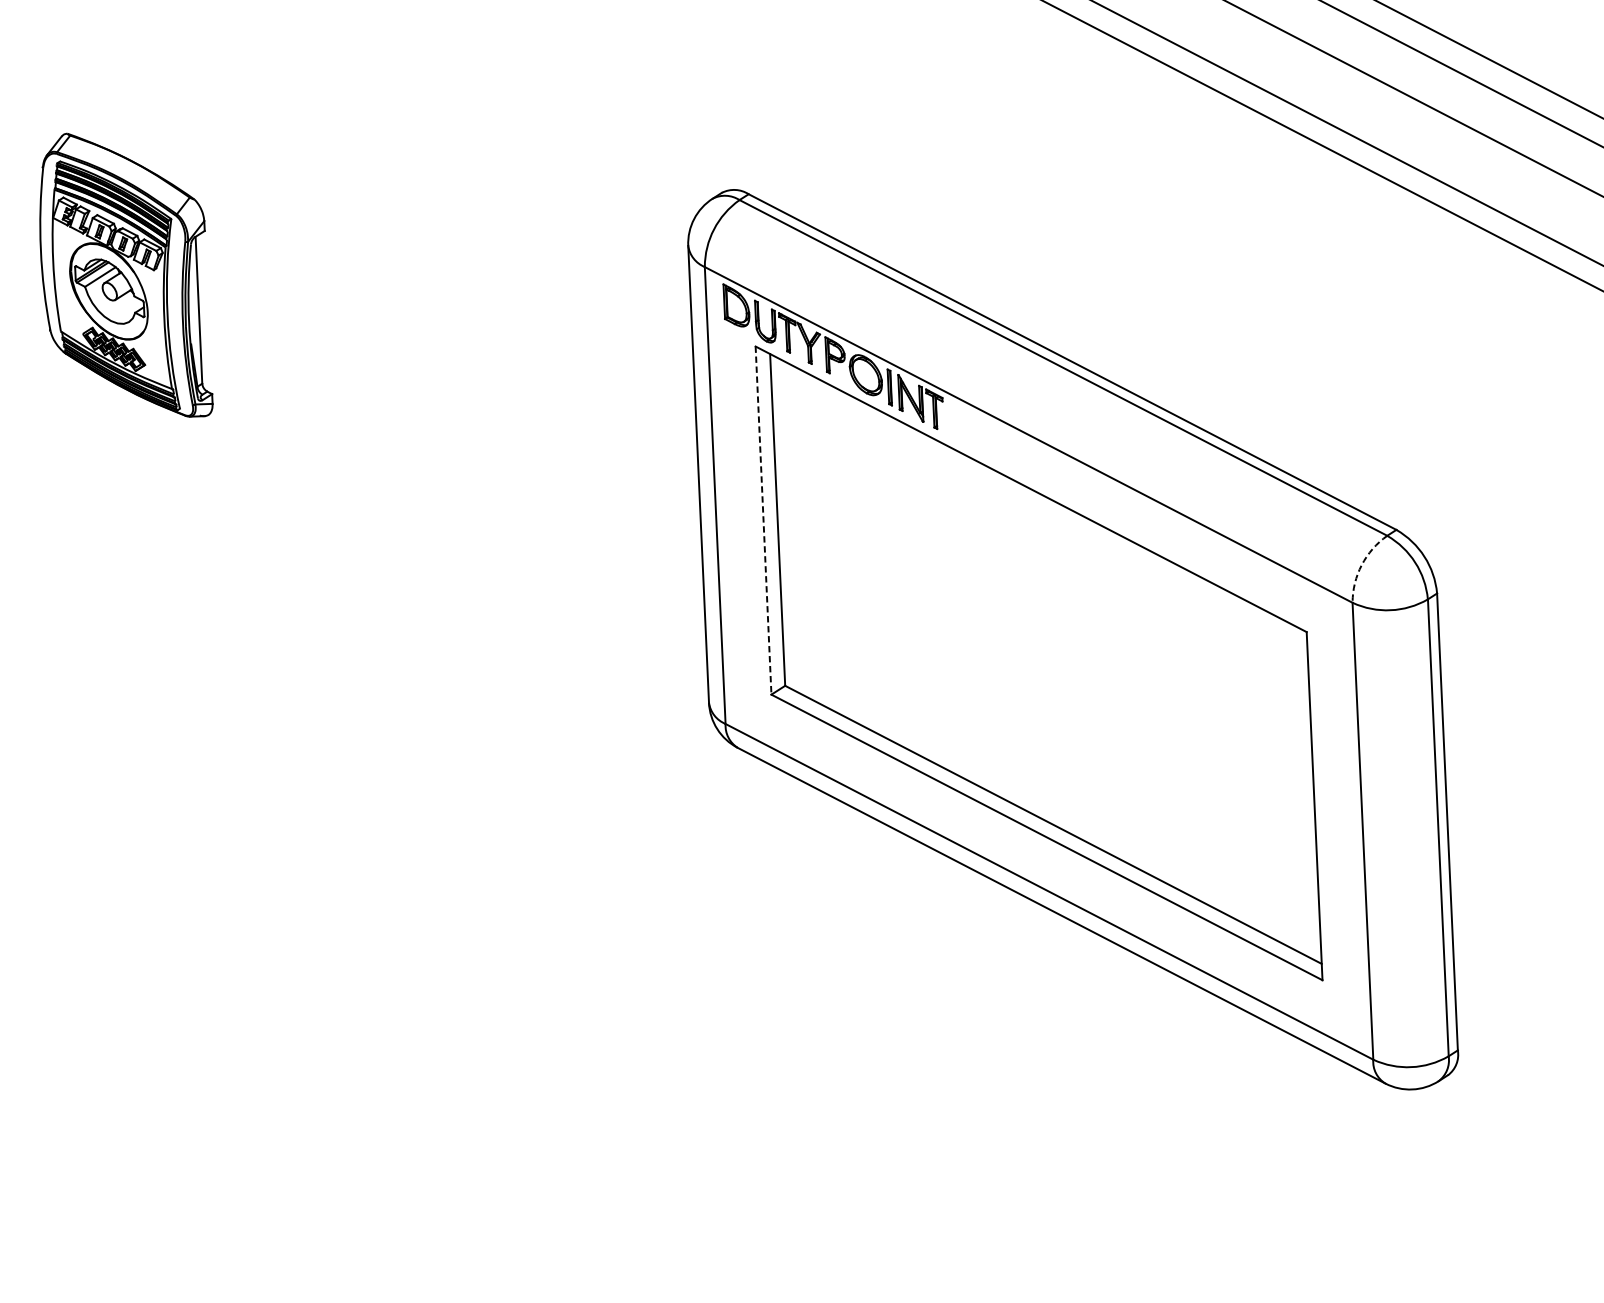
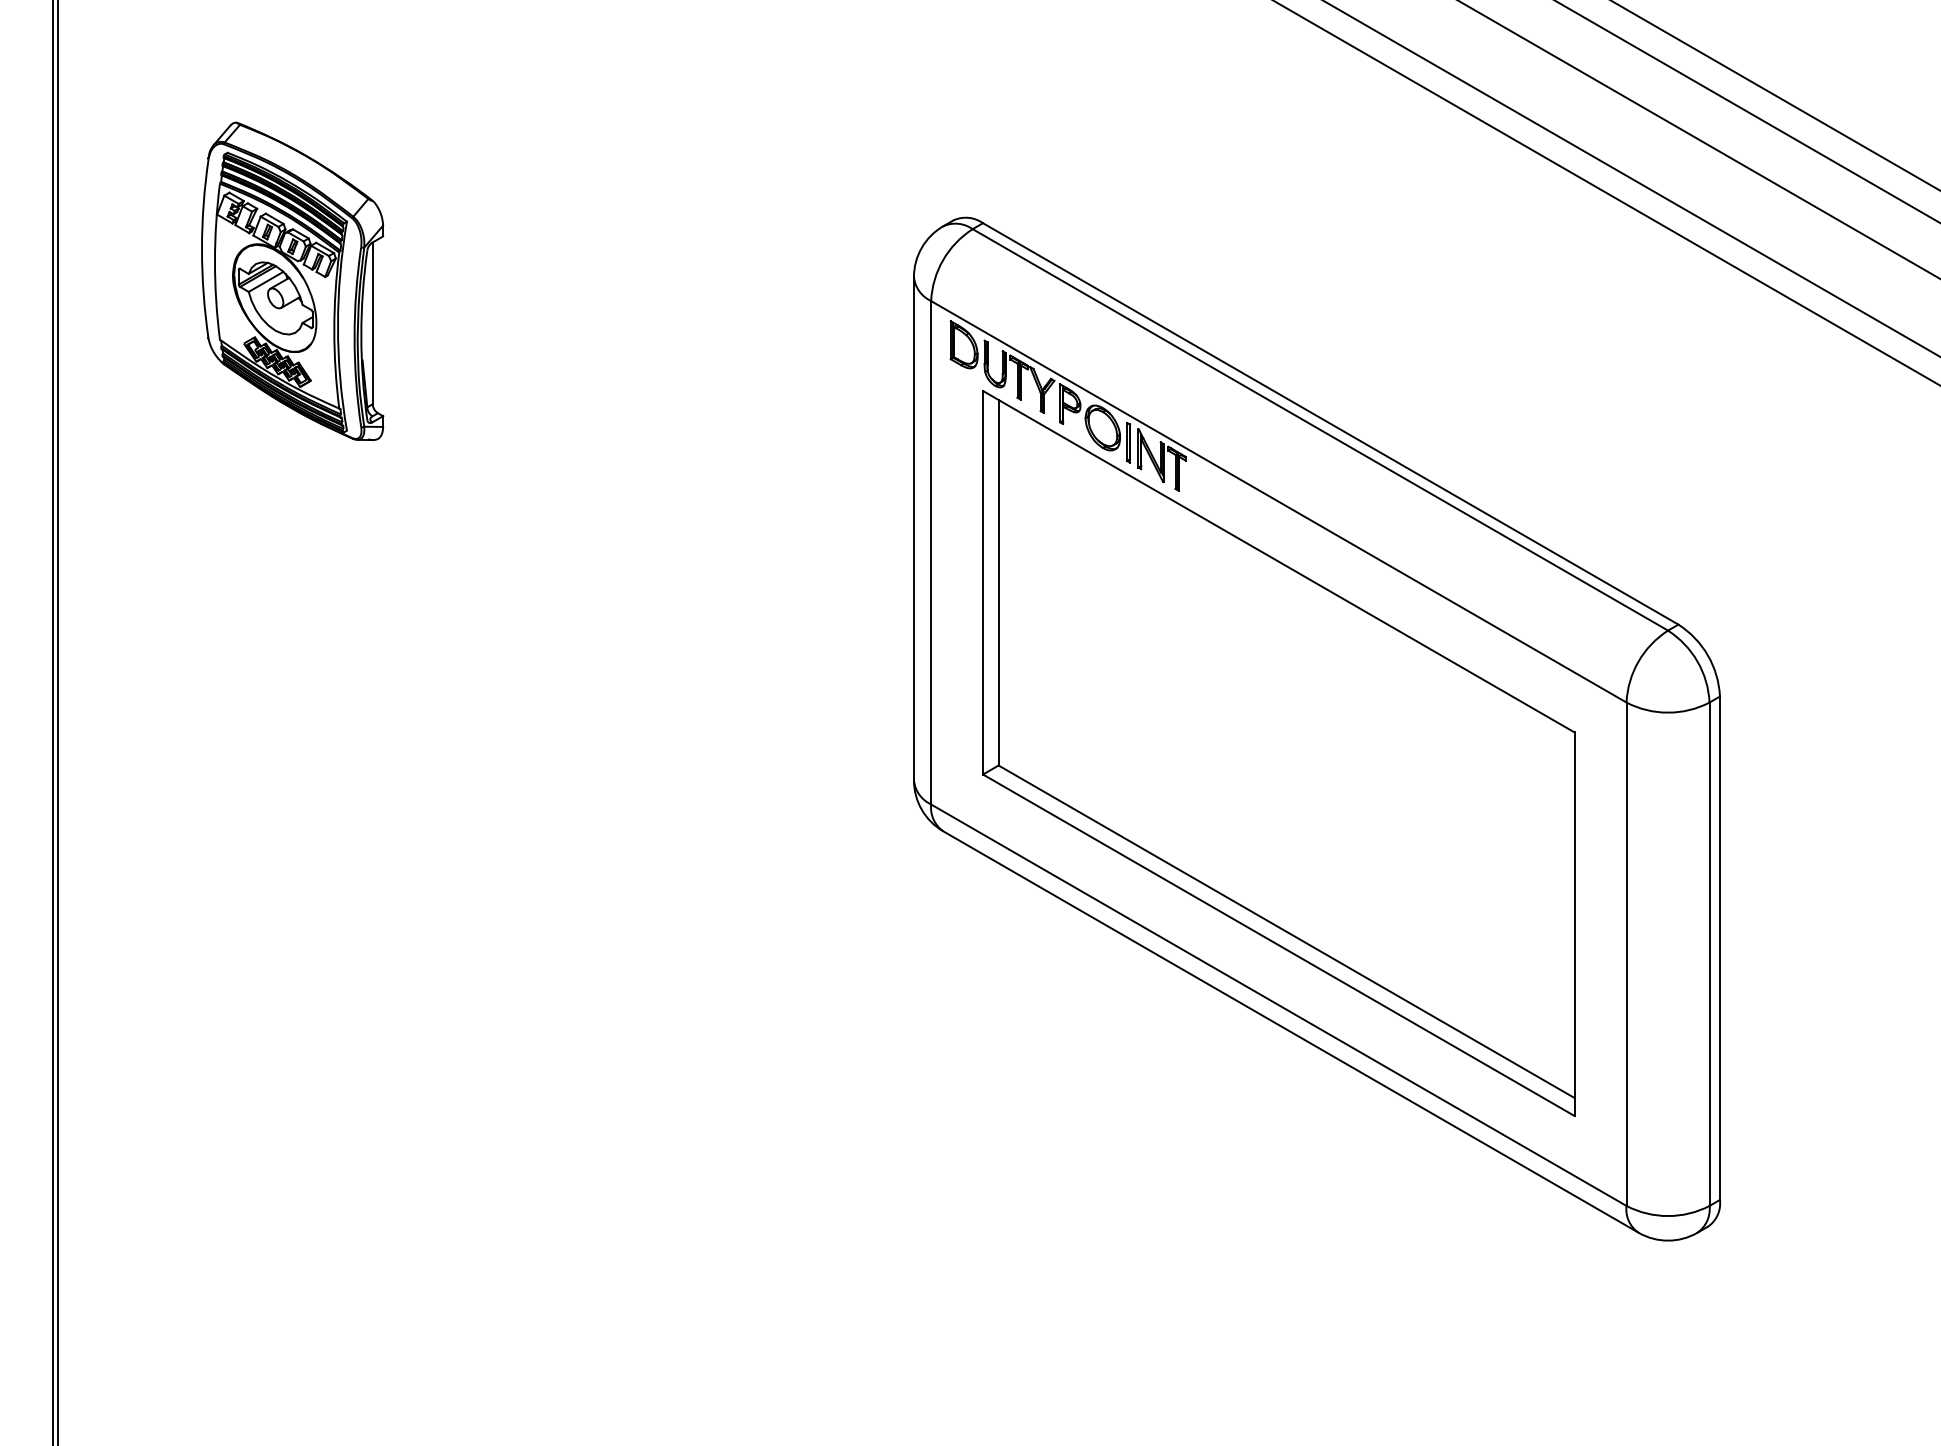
line: (763, 520) -> (983, 582), dashed -> solid
arc: (1361, 565) -> (1638, 661), dashed -> solid

